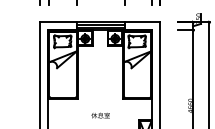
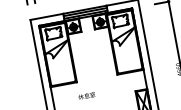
text: (100, 115) -> (86, 95), moved

